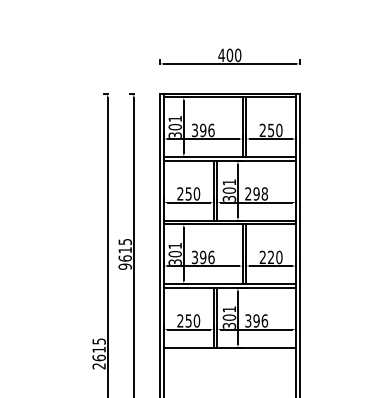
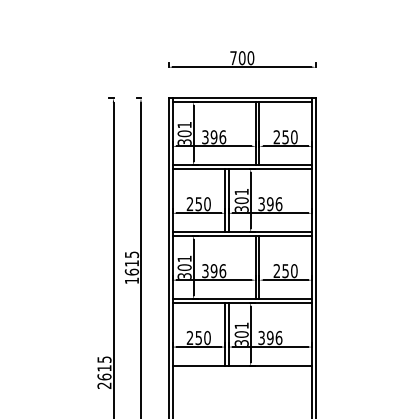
text: (221, 54) -> (233, 57), 400 -> 700
text: (256, 193) -> (270, 203), 298 -> 396
text: (271, 257) -> (286, 271), 220 -> 250
text: (124, 266) -> (131, 280), 9615 -> 1615

